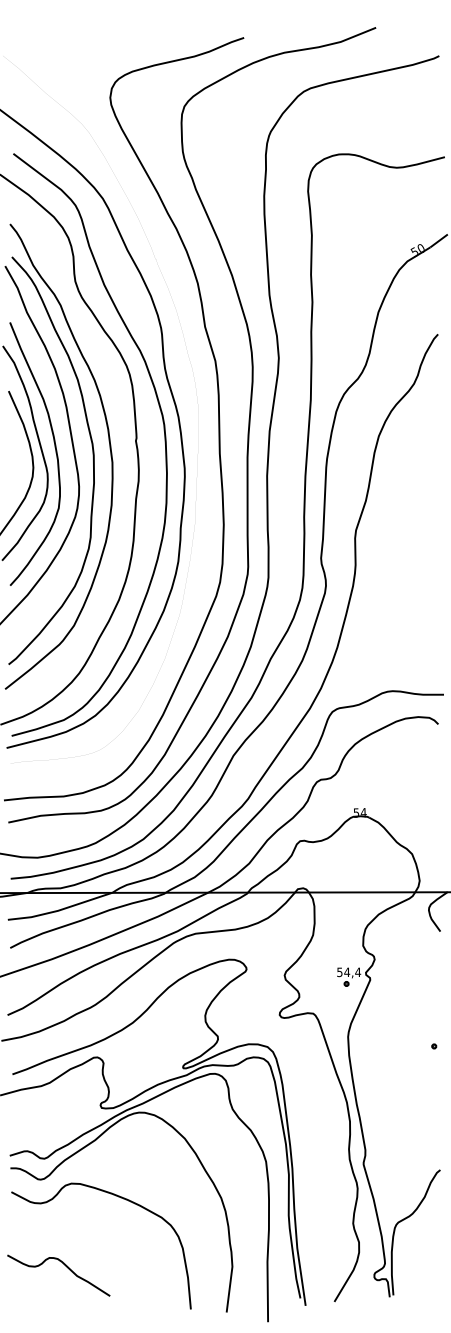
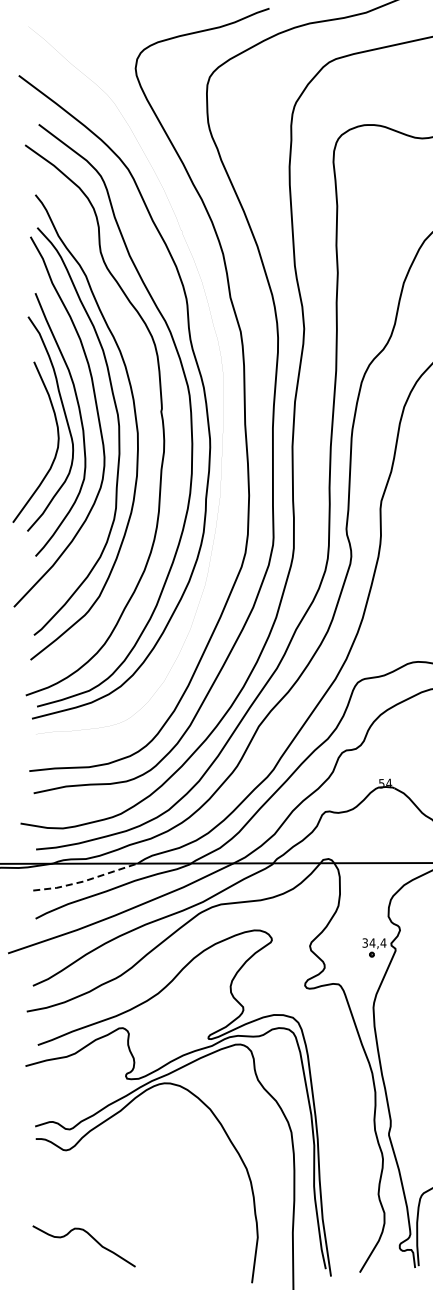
line: (59, 910) -> (84, 881), solid -> dashed
text: (339, 971) -> (364, 942), 54,4 -> 34,4
curve: (120, 1198) -> (145, 1169), removed

